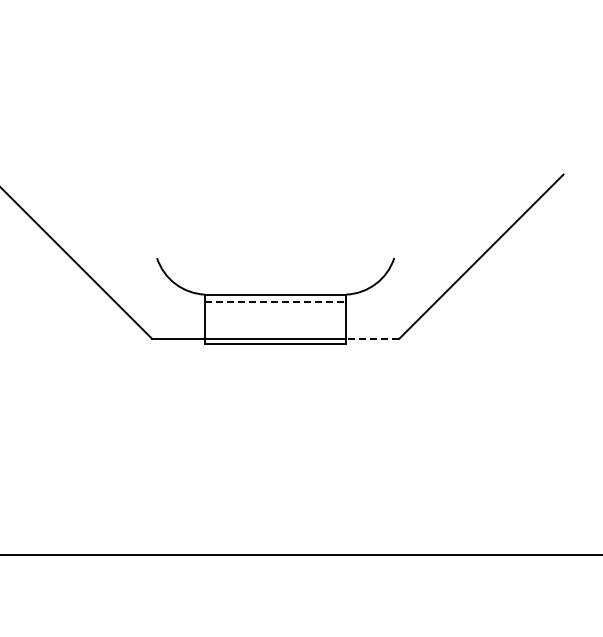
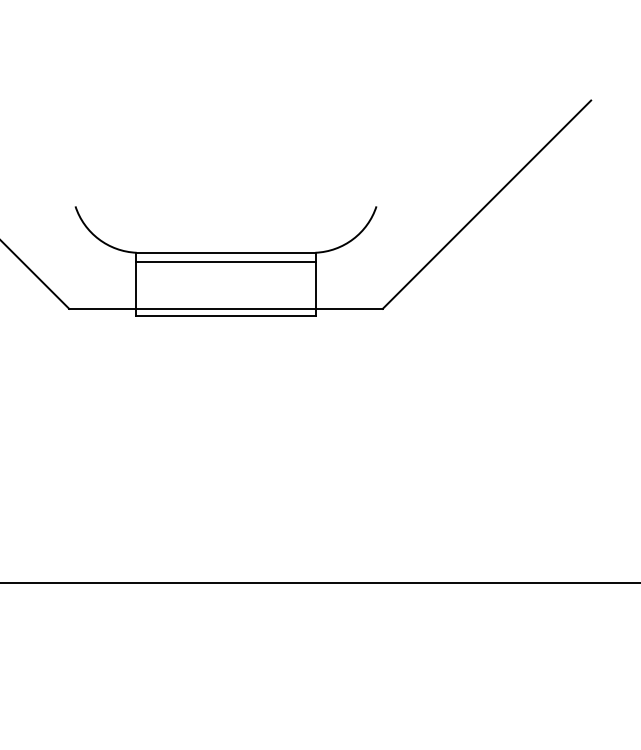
line: (275, 301) -> (225, 261), dashed -> solid
line: (372, 338) -> (348, 308), dashed -> solid

